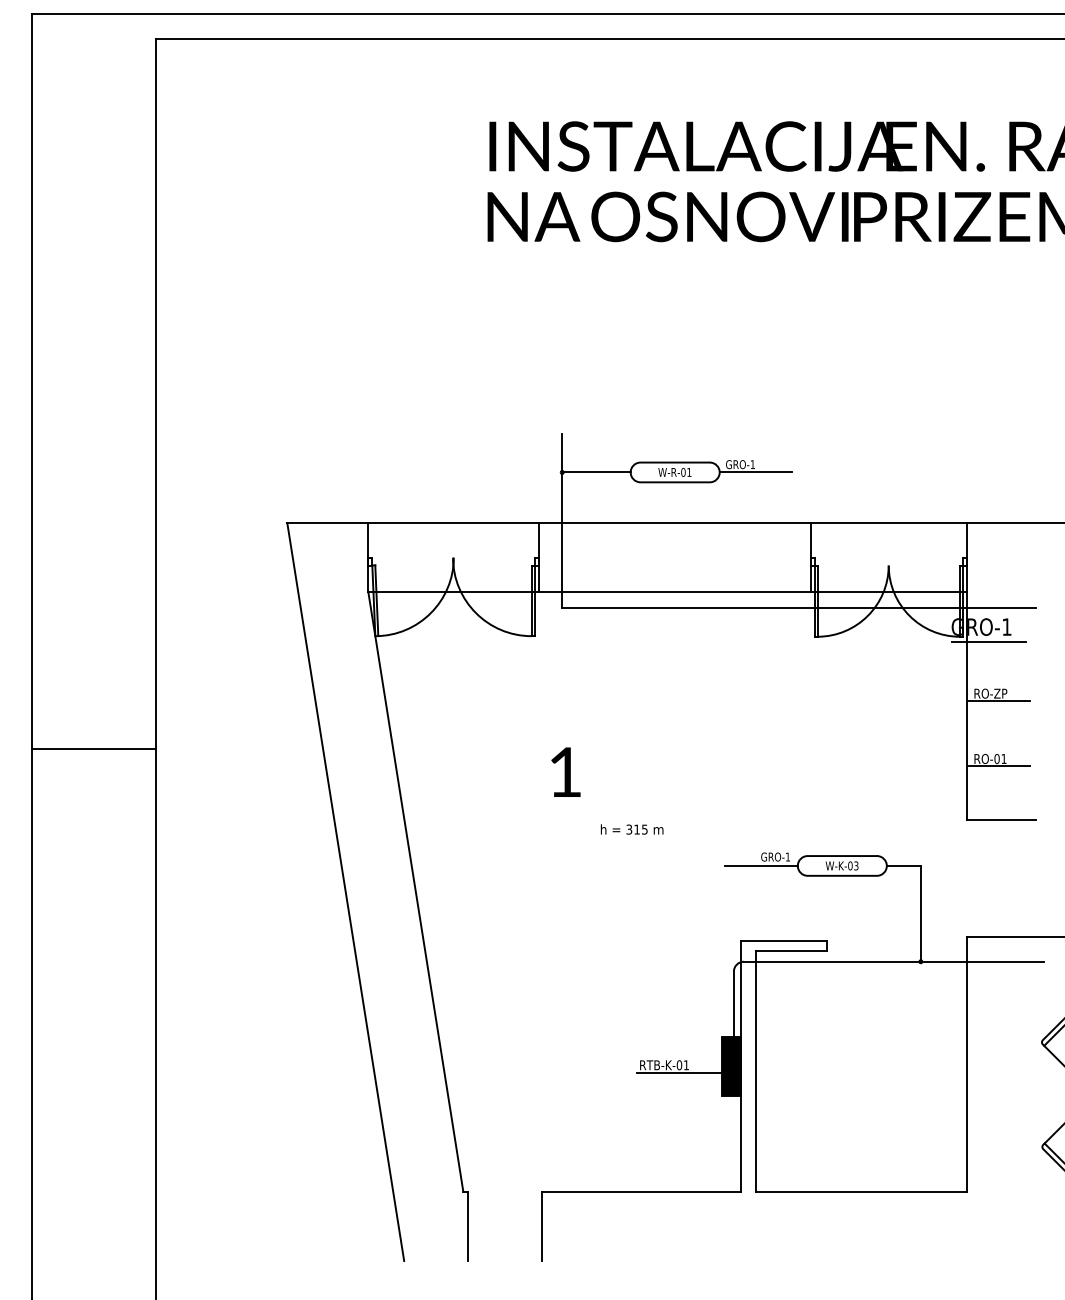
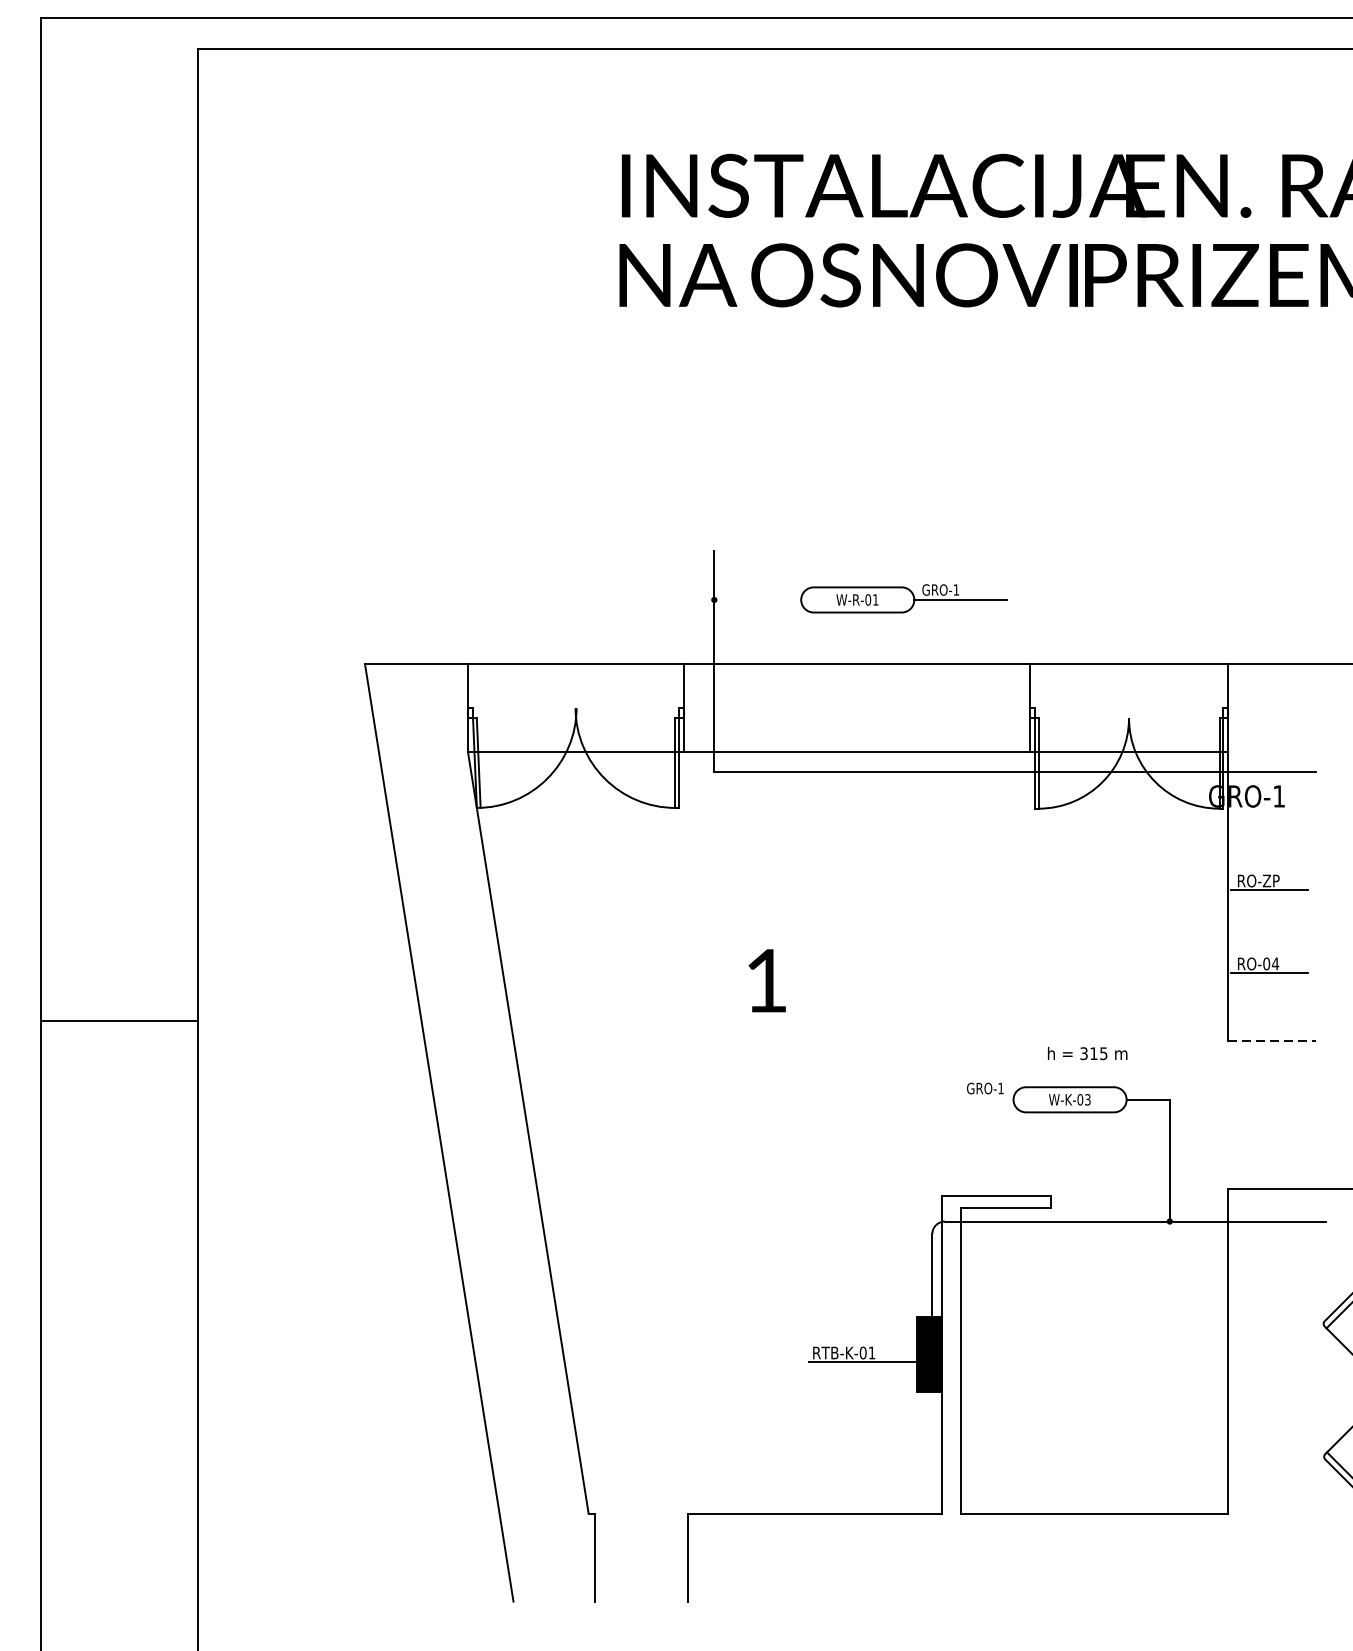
line: (596, 472) -> (757, 600), removed
line: (988, 642) -> (1255, 815), removed
line: (93, 748) -> (118, 1020), moved
text: (1003, 758) -> (1274, 963), RO-01 -> RO-04
text: (565, 771) -> (766, 979), moved
line: (1001, 819) -> (1272, 1040), solid -> dashed
text: (631, 829) -> (1086, 1053), moved
line: (761, 865) -> (967, 1099), removed

